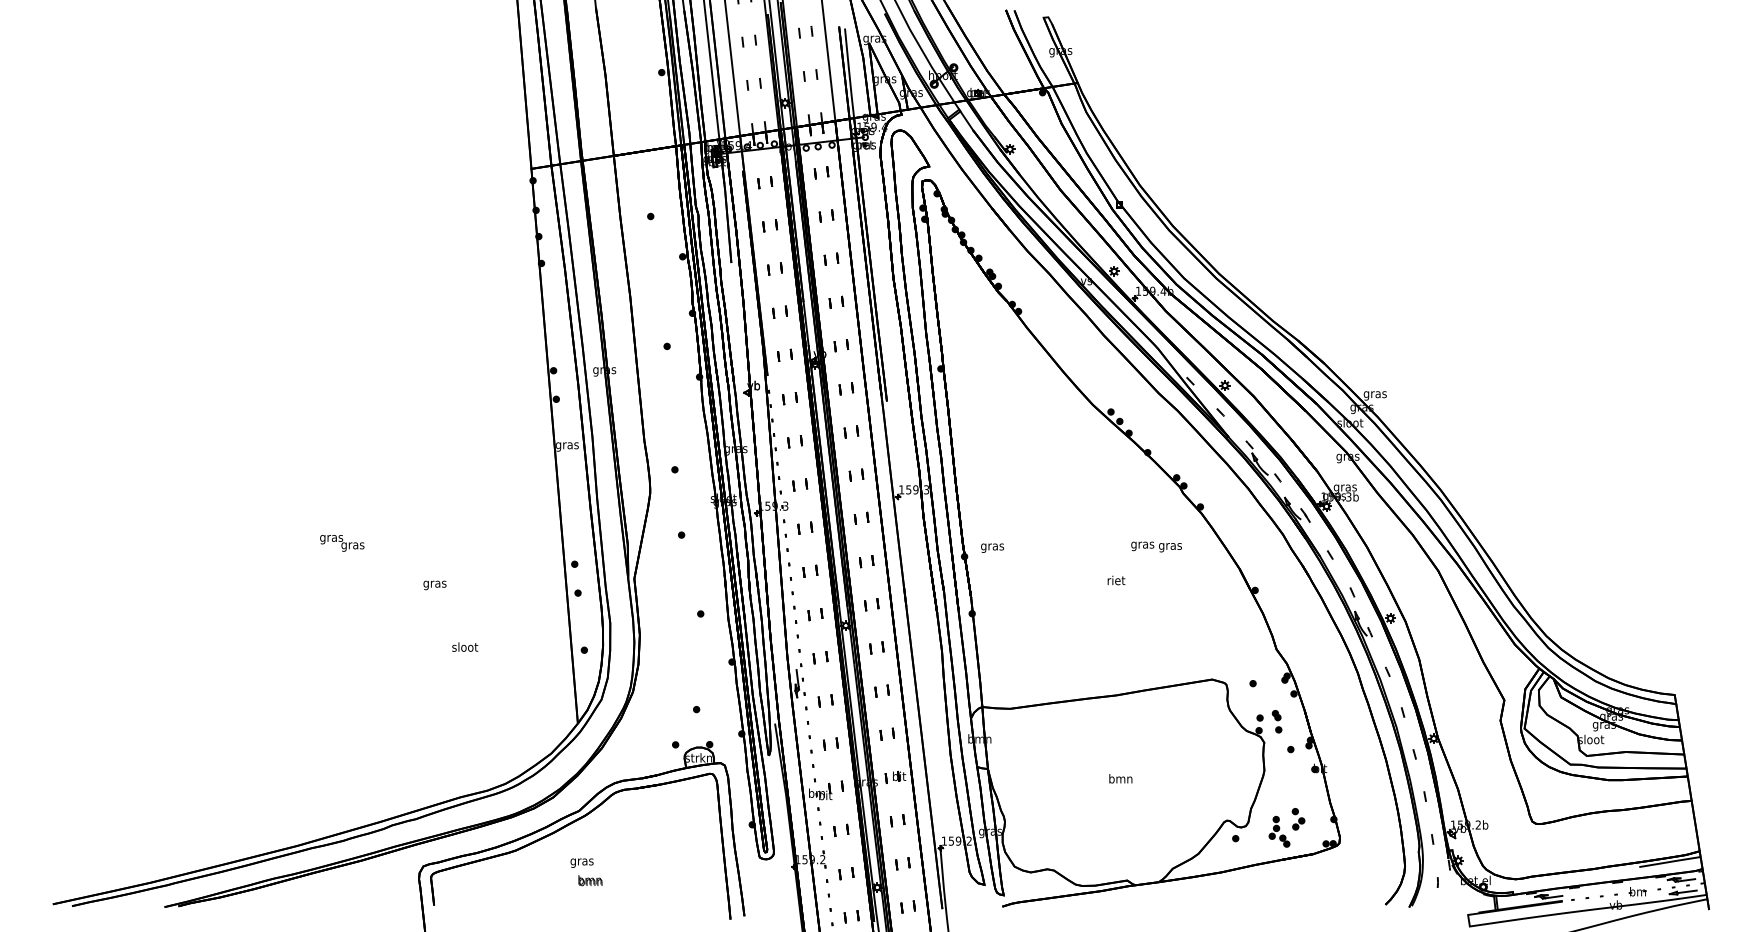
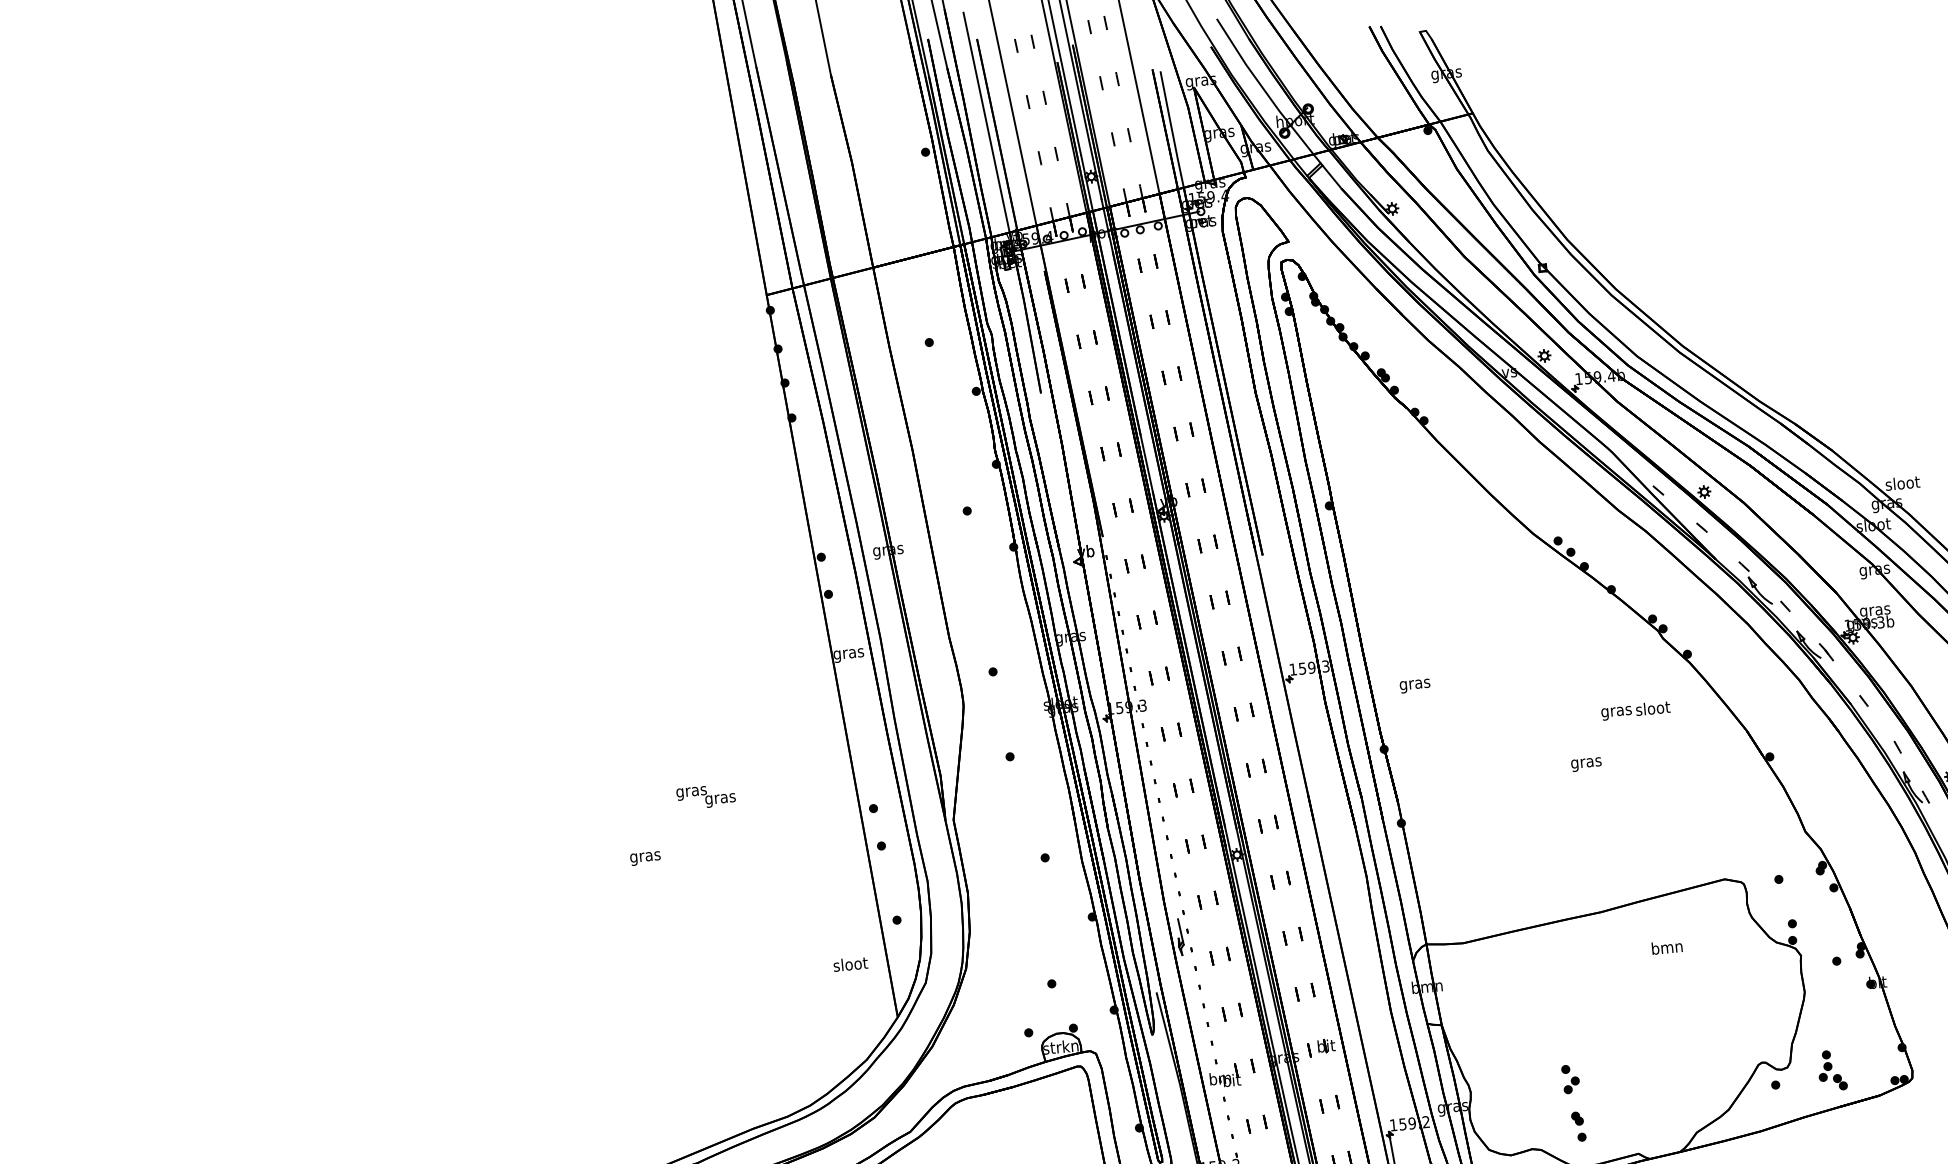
text: (1375, 394) -> (1902, 484), gras -> sloot
text: (342, 543) -> (706, 797), moved
text: (1170, 546) -> (1653, 709), gras -> sloot
text: (992, 547) -> (1414, 685), moved
text: (1115, 581) -> (1585, 762), riet -> gras
text: (434, 585) -> (644, 858), moved
text: (465, 646) -> (851, 963), moved
part: (1276, 721) -> (1578, 1126), moved
text: (1120, 778) -> (1666, 947), moved
part: (1298, 819) -> (1570, 1079), moved

